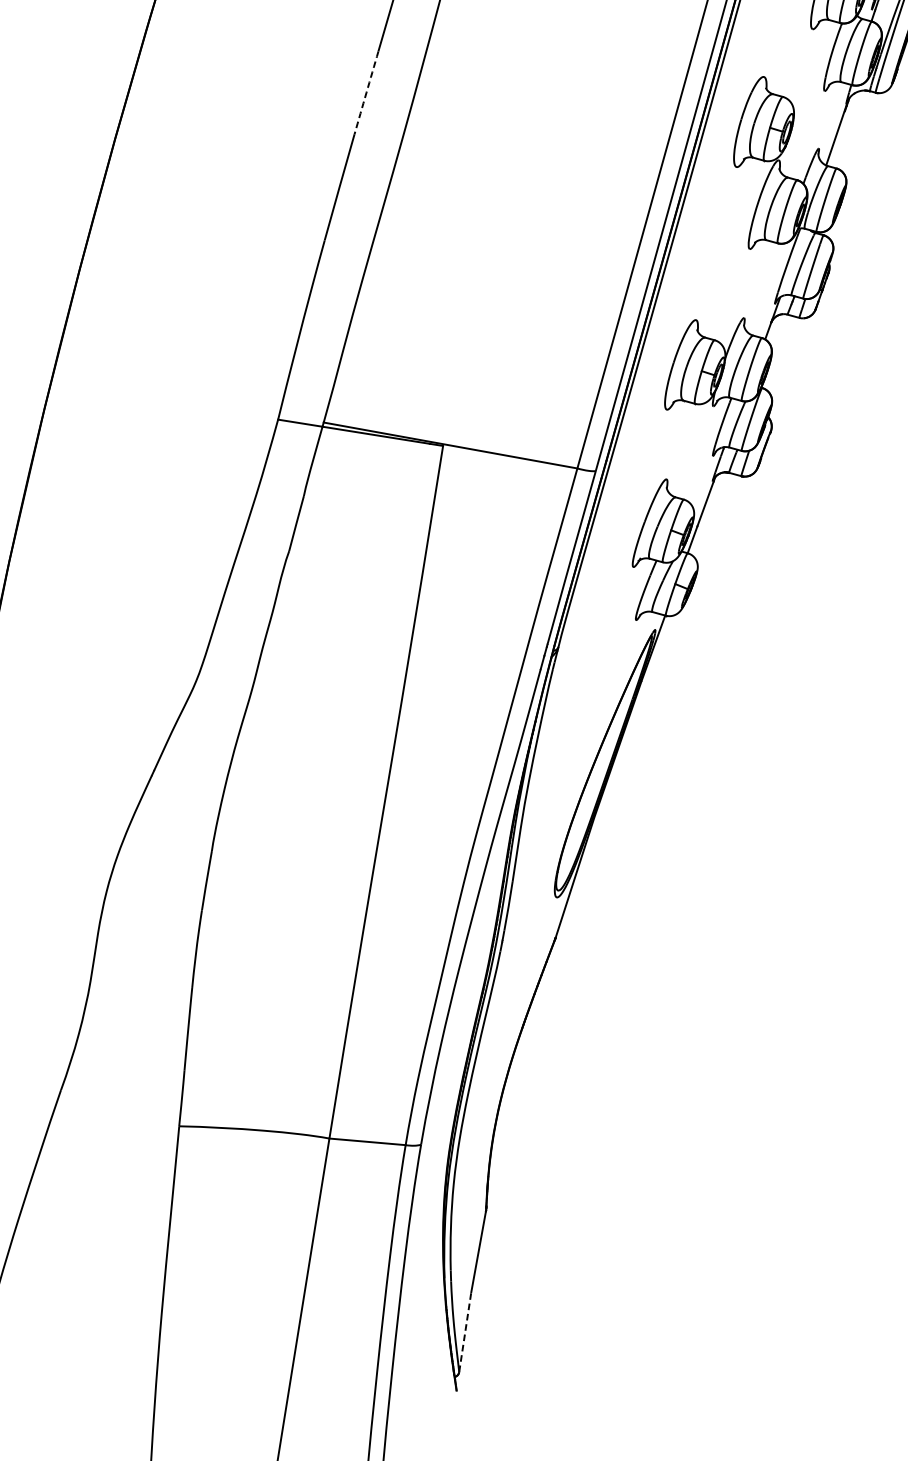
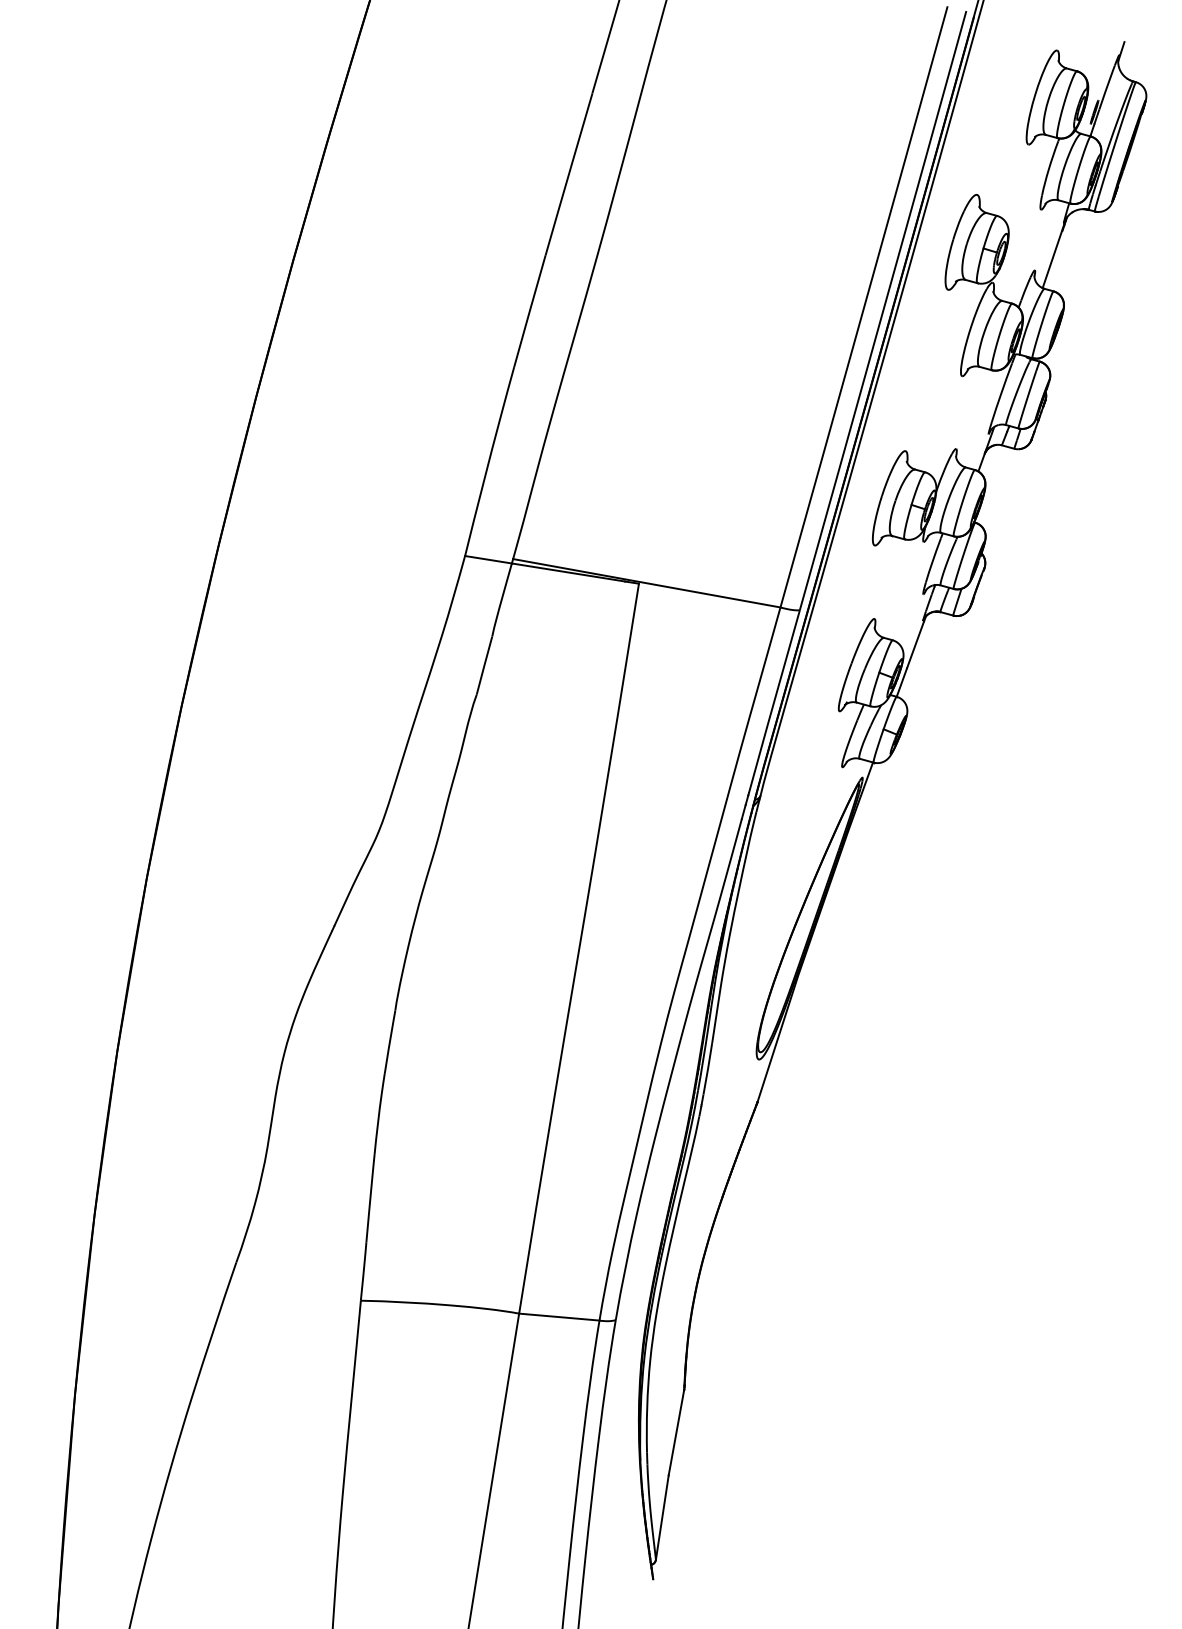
arc: (366, 92) -> (558, 211), dashed -> solid
line: (465, 1332) -> (662, 1517), dashed -> solid

